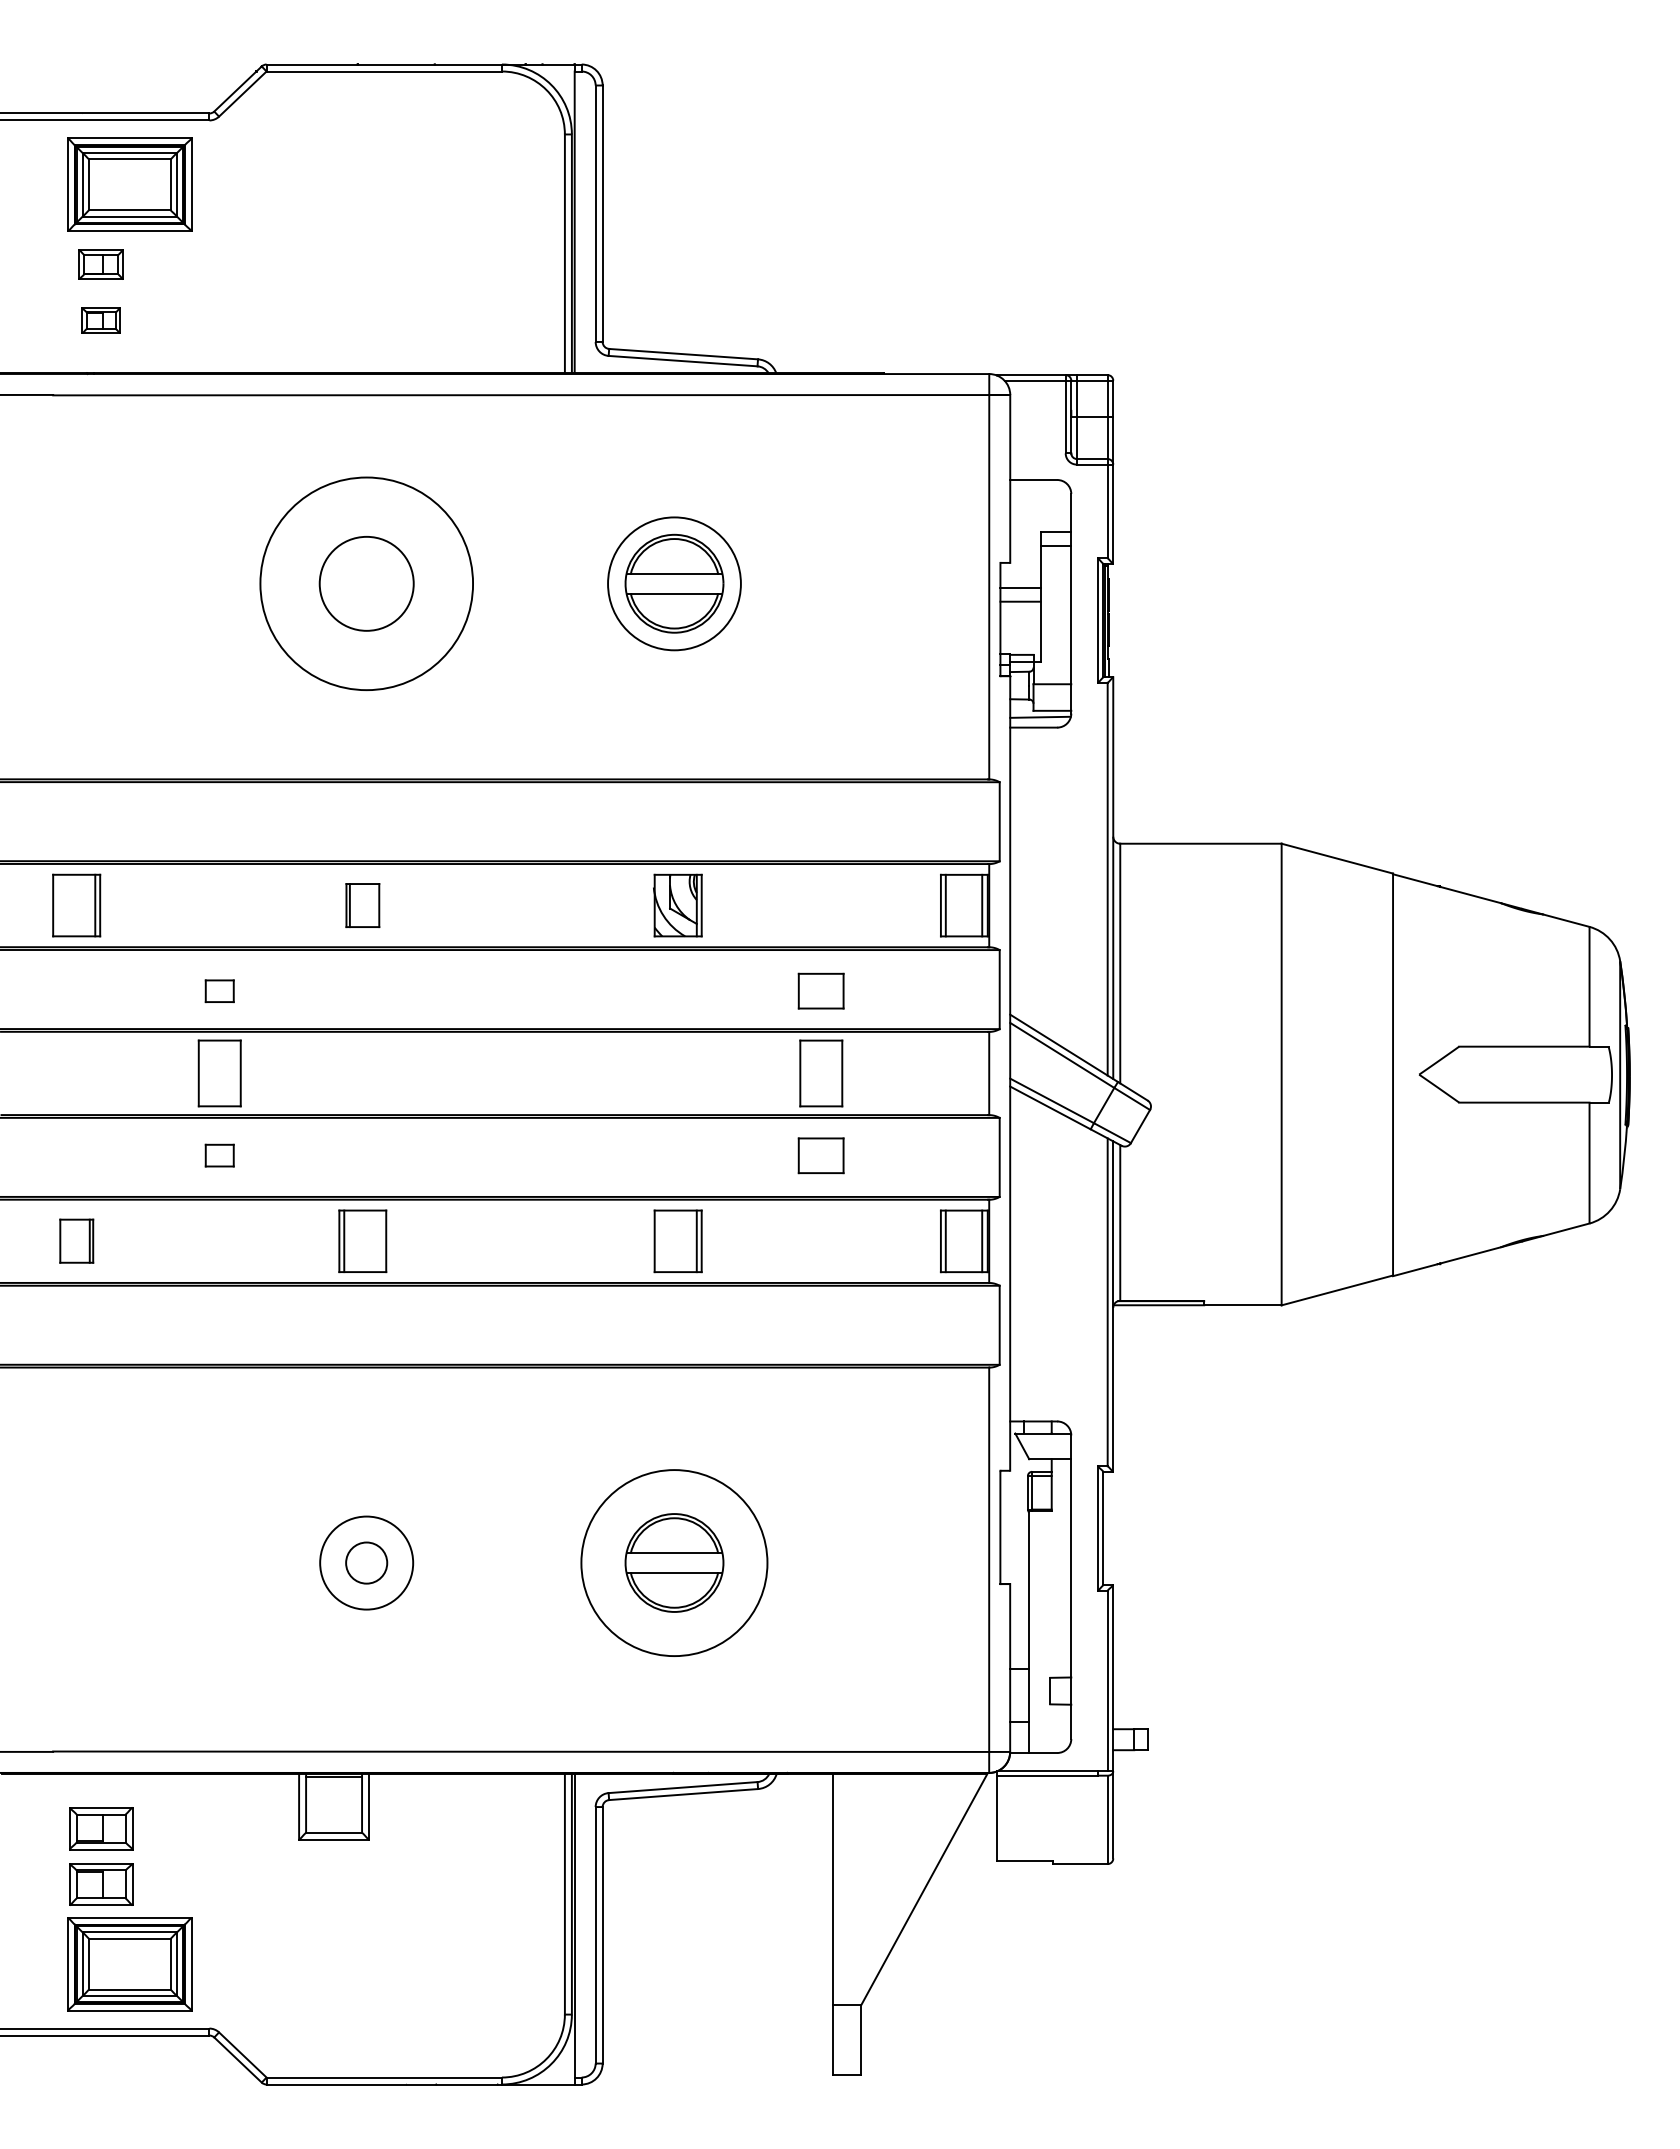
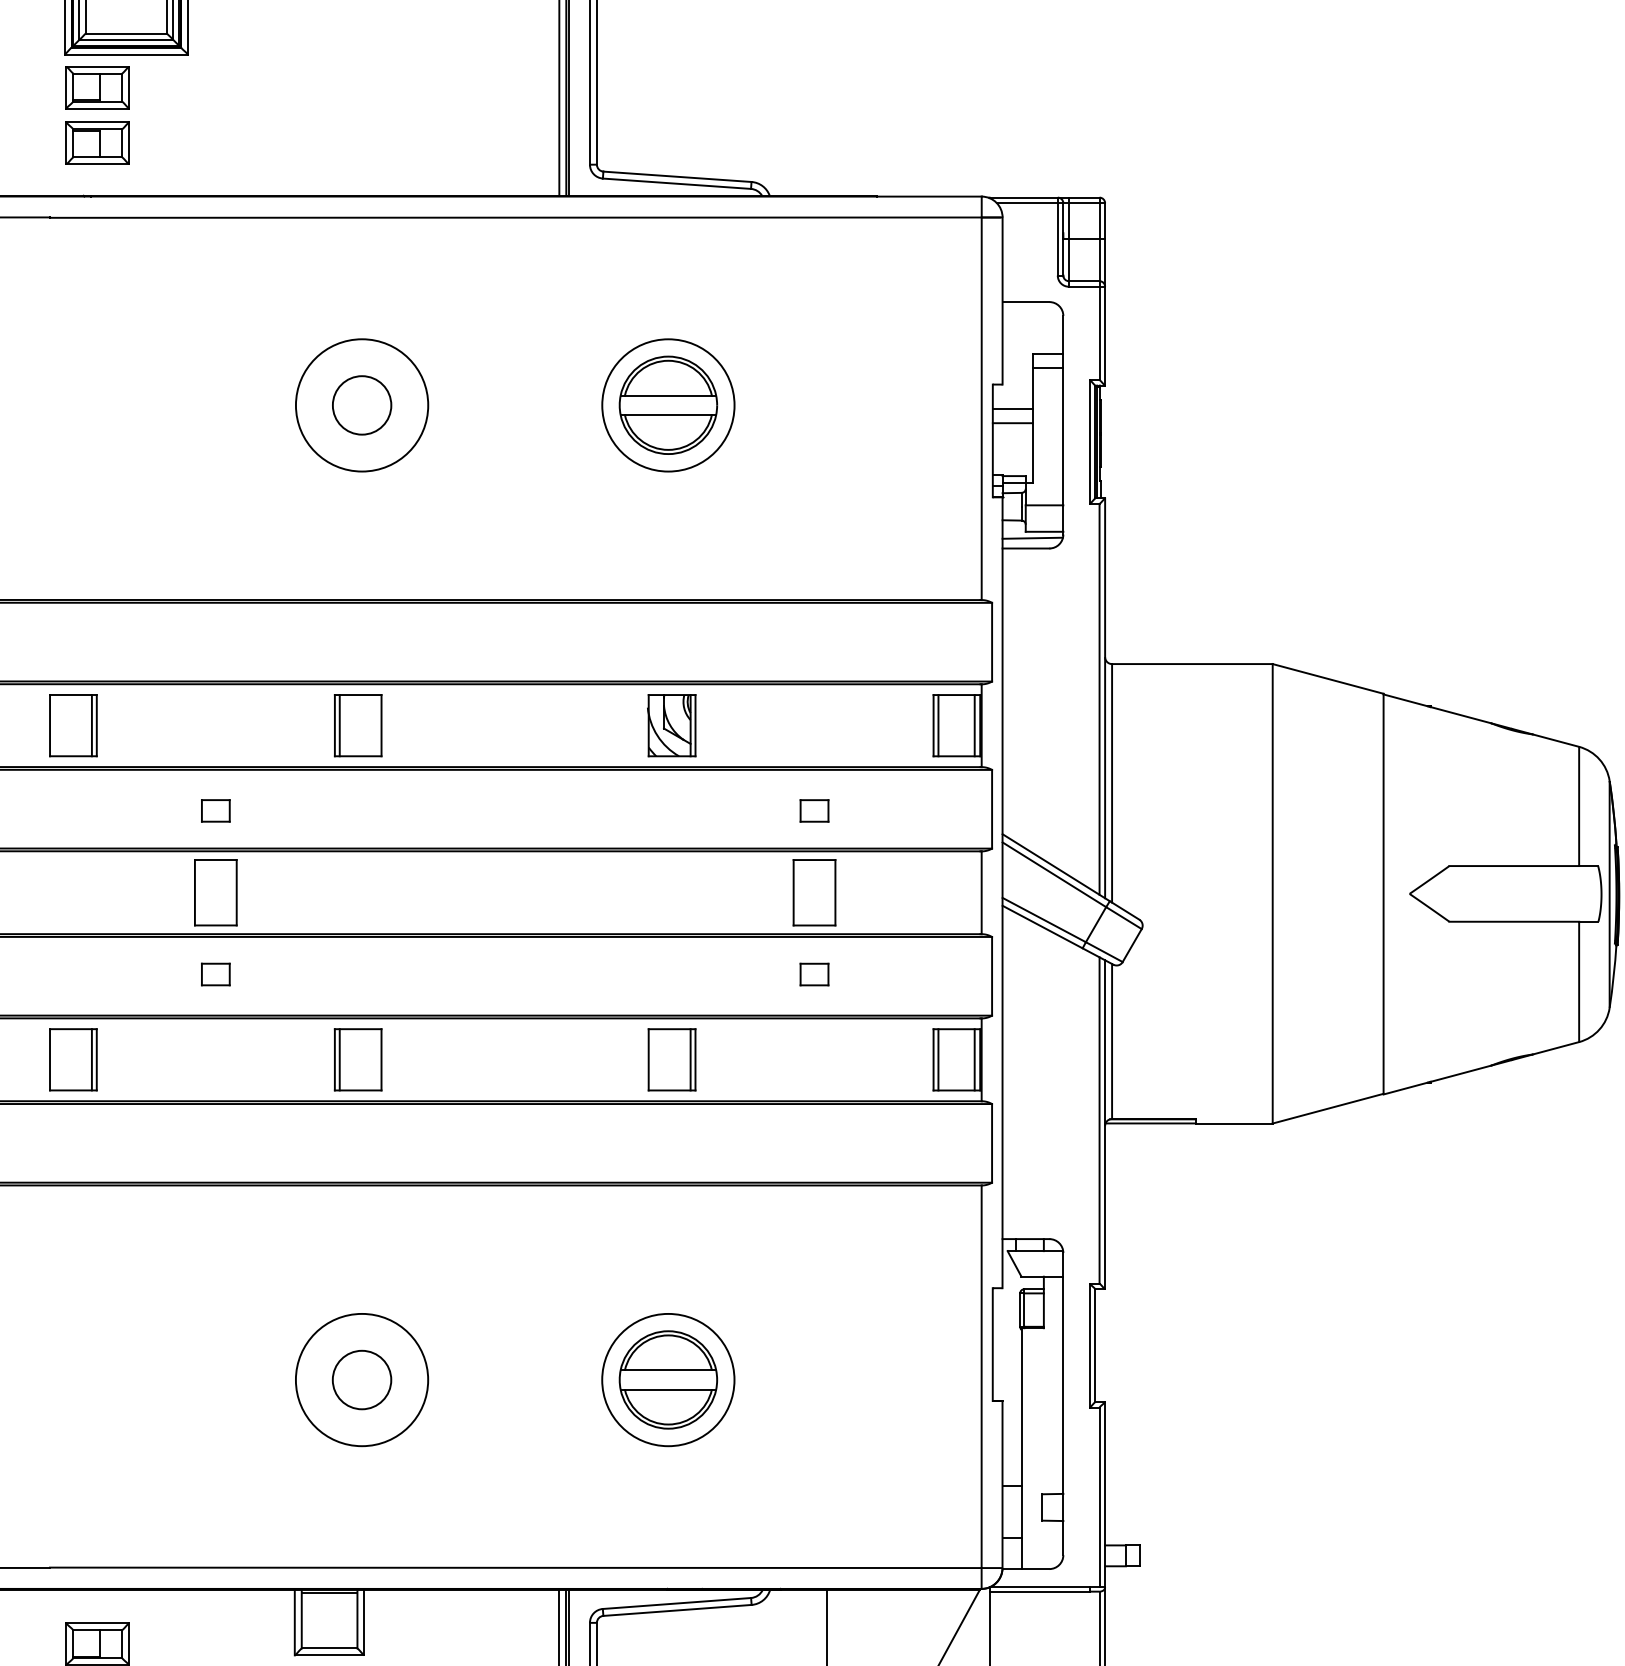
part: (101, 264) -> (98, 87), size x1.43
part: (101, 320) -> (98, 143), size x1.67
circle: (366, 583) -> (361, 405), size x0.62
circle: (366, 583) -> (361, 405), size x0.62
part: (362, 905) -> (357, 725), size x1.43
part: (821, 991) -> (814, 811), size x0.62
part: (821, 1155) -> (814, 974), size x0.62
part: (76, 1240) -> (73, 1058), size x1.43
circle: (366, 1562) -> (361, 1379), size x1.43
circle: (366, 1562) -> (361, 1379), size x1.43
circle: (673, 1562) -> (667, 1379), size x0.71

